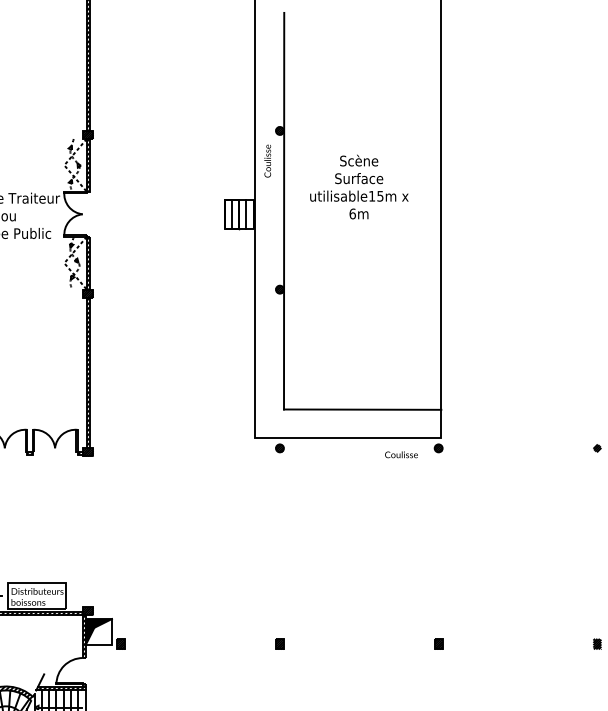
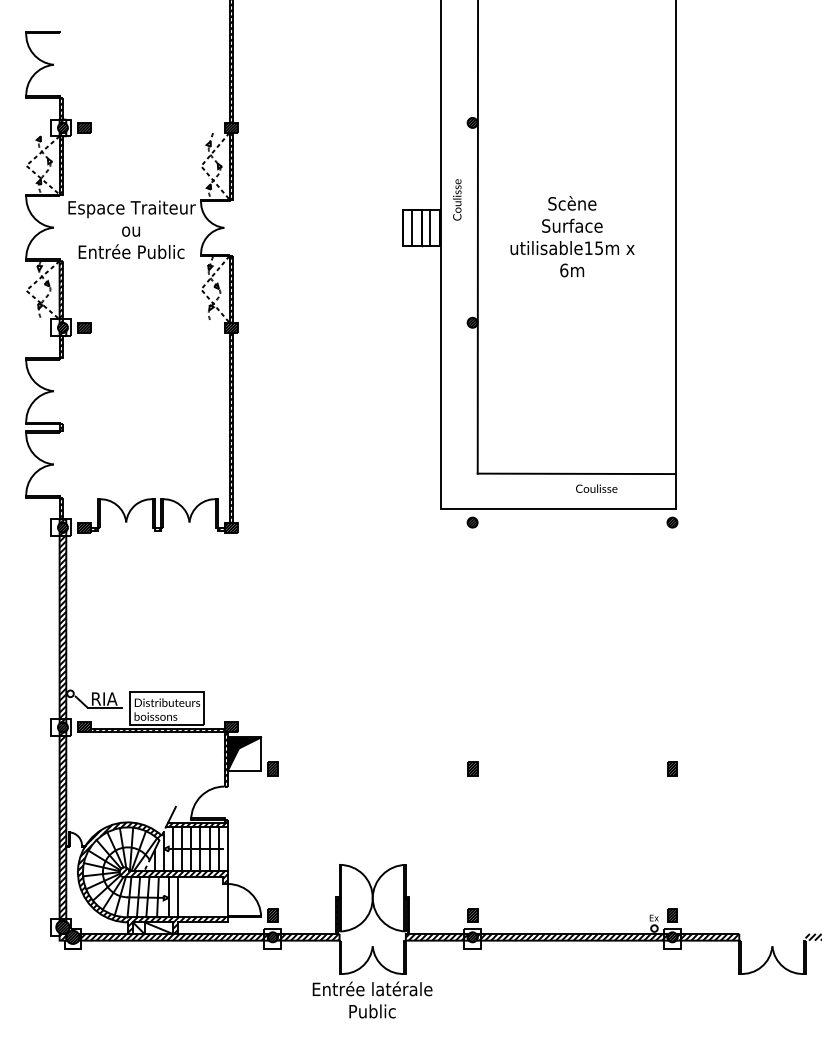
text: (267, 160) -> (457, 199), moved
text: (359, 187) -> (572, 236), moved
text: (401, 454) -> (596, 488), moved

